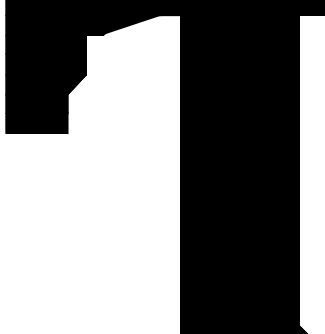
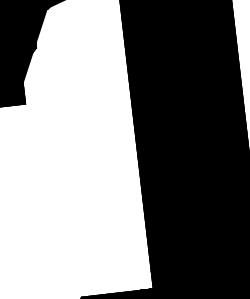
fill: (85, 73) -> (35, 46), added

